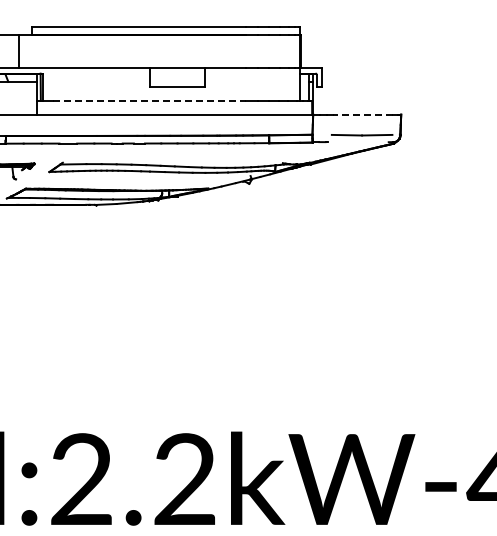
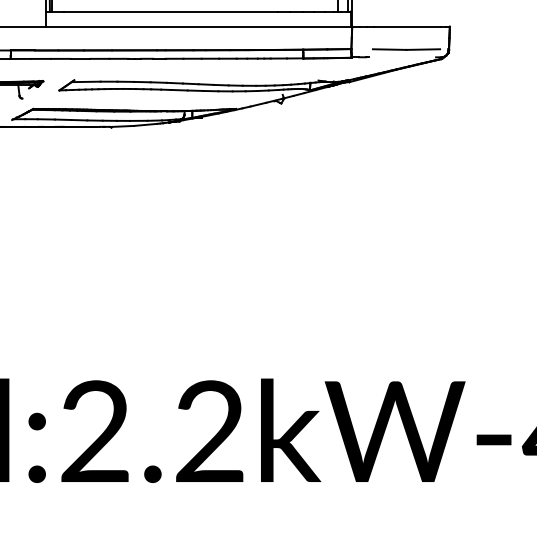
line: (150, 101) -> (171, 12), dashed -> solid
line: (362, 114) -> (406, 26), dashed -> solid

